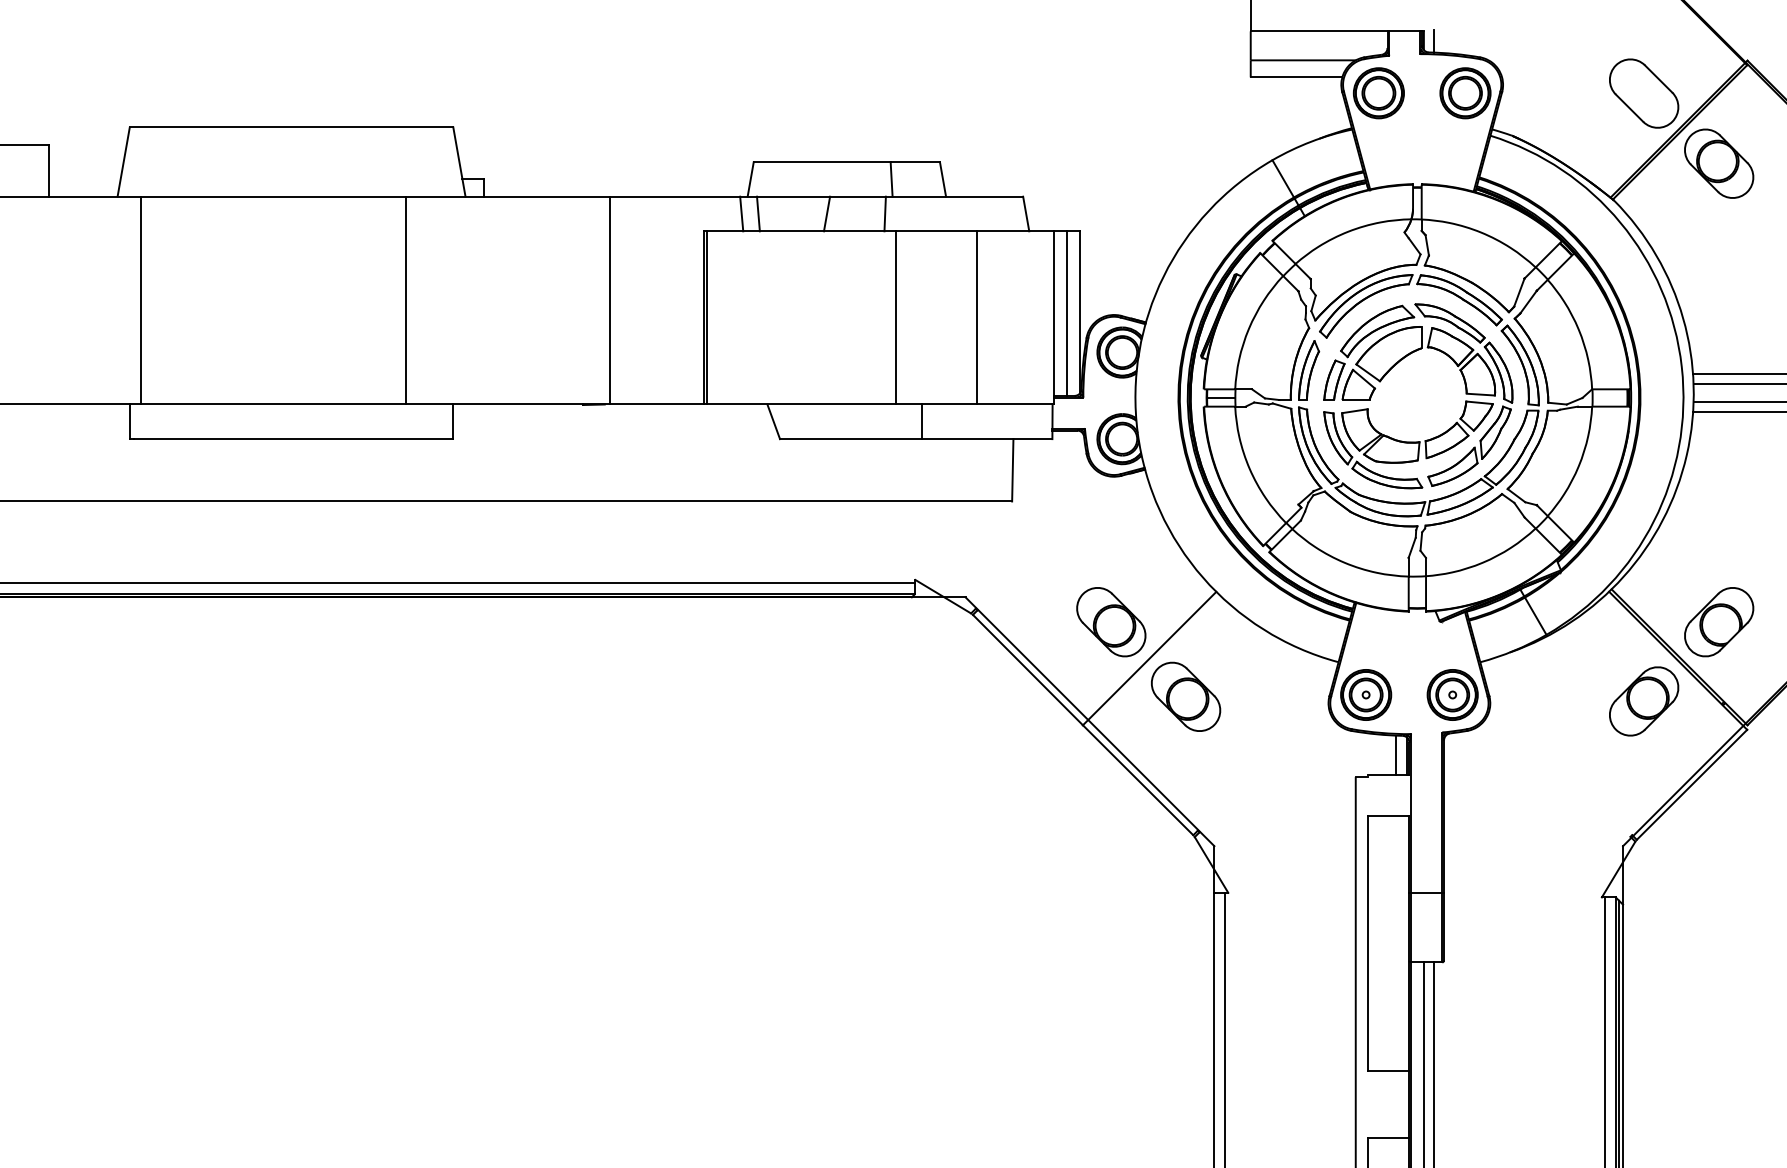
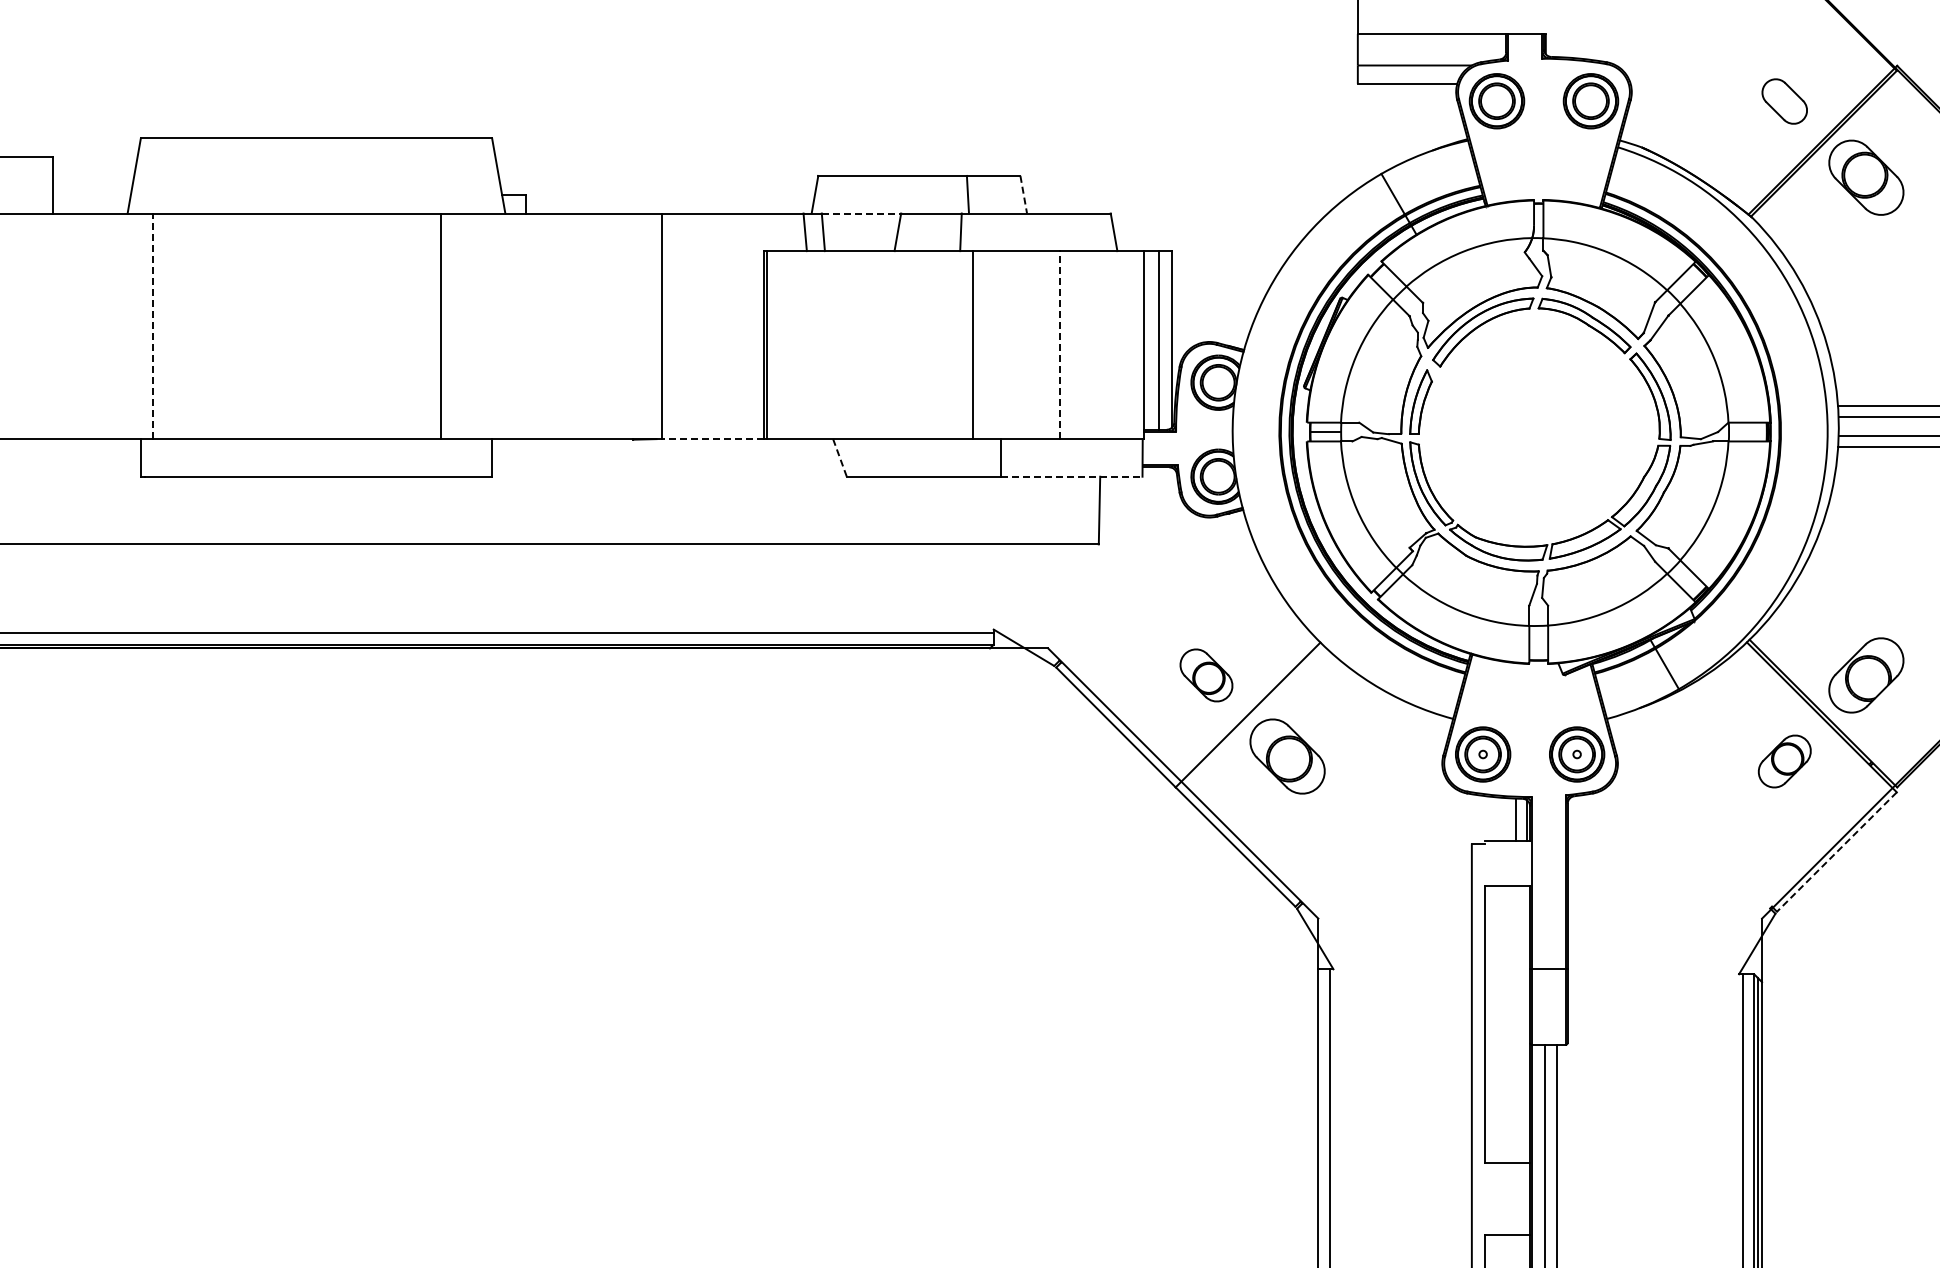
line: (1433, 41) -> (1556, 44), removed
part: (1643, 93) -> (1784, 101), size x0.6
line: (942, 180) -> (1023, 195), solid -> dashed
line: (793, 196) -> (861, 213), solid -> dashed
line: (140, 300) -> (152, 326), solid -> dashed
line: (976, 318) -> (1060, 345), solid -> dashed
part: (1392, 368) -> (1511, 400), removed
line: (656, 404) -> (712, 439), solid -> dashed
line: (773, 421) -> (839, 457), solid -> dashed
line: (986, 438) -> (1071, 476), solid -> dashed
part: (1111, 622) -> (1206, 675), size x0.7
part: (1643, 701) -> (1784, 761), size x0.7
line: (1691, 785) -> (1836, 852), solid -> dashed

